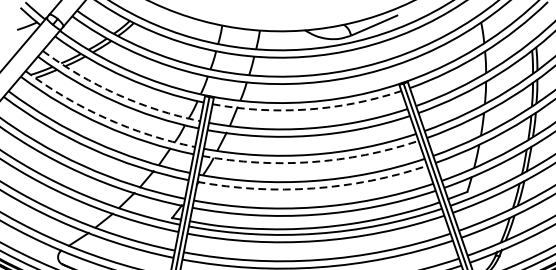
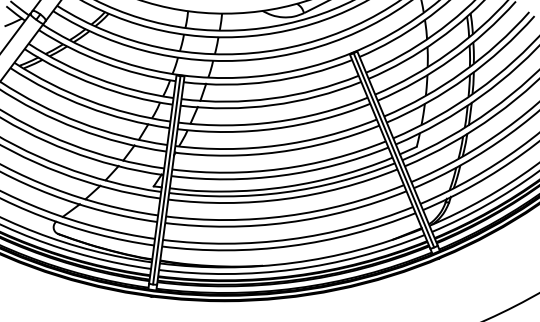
arc: (118, 94) -> (98, 78), dashed -> solid
arc: (308, 109) -> (269, 81), dashed -> solid
arc: (106, 118) -> (89, 100), dashed -> solid
arc: (311, 161) -> (275, 128), dashed -> solid
arc: (313, 188) -> (278, 152), dashed -> solid

